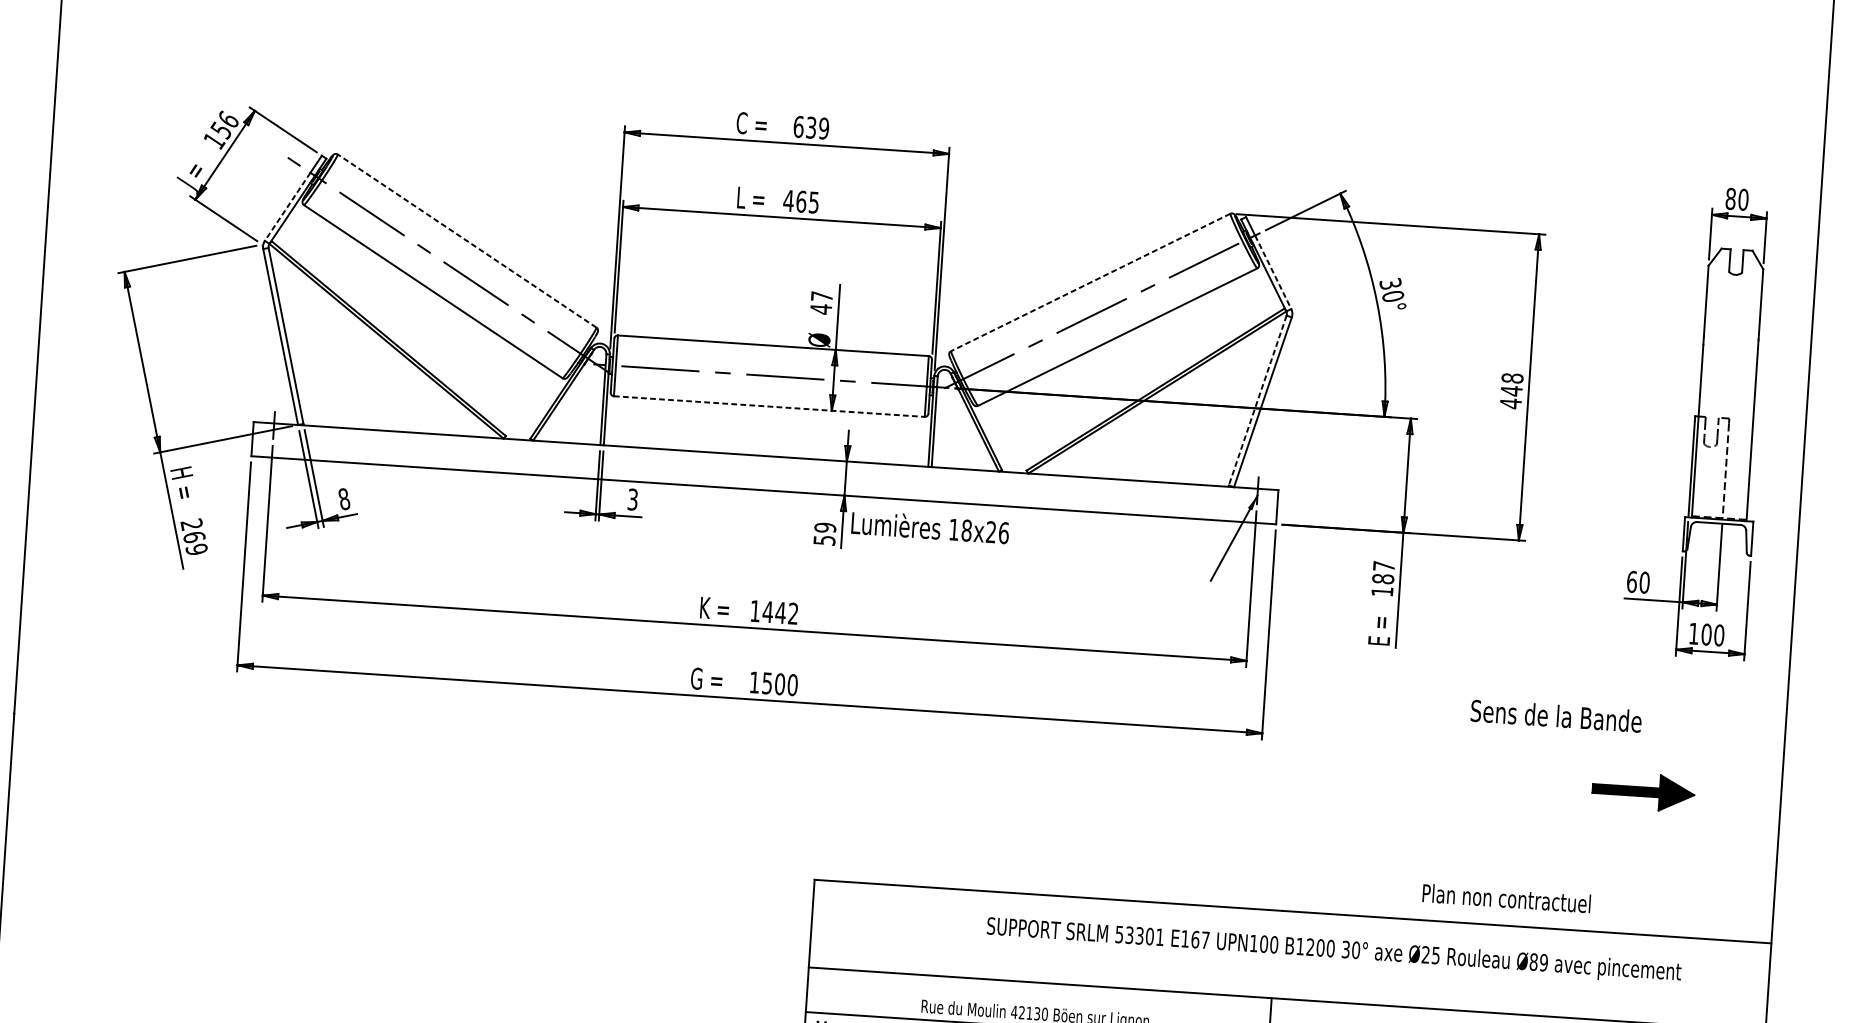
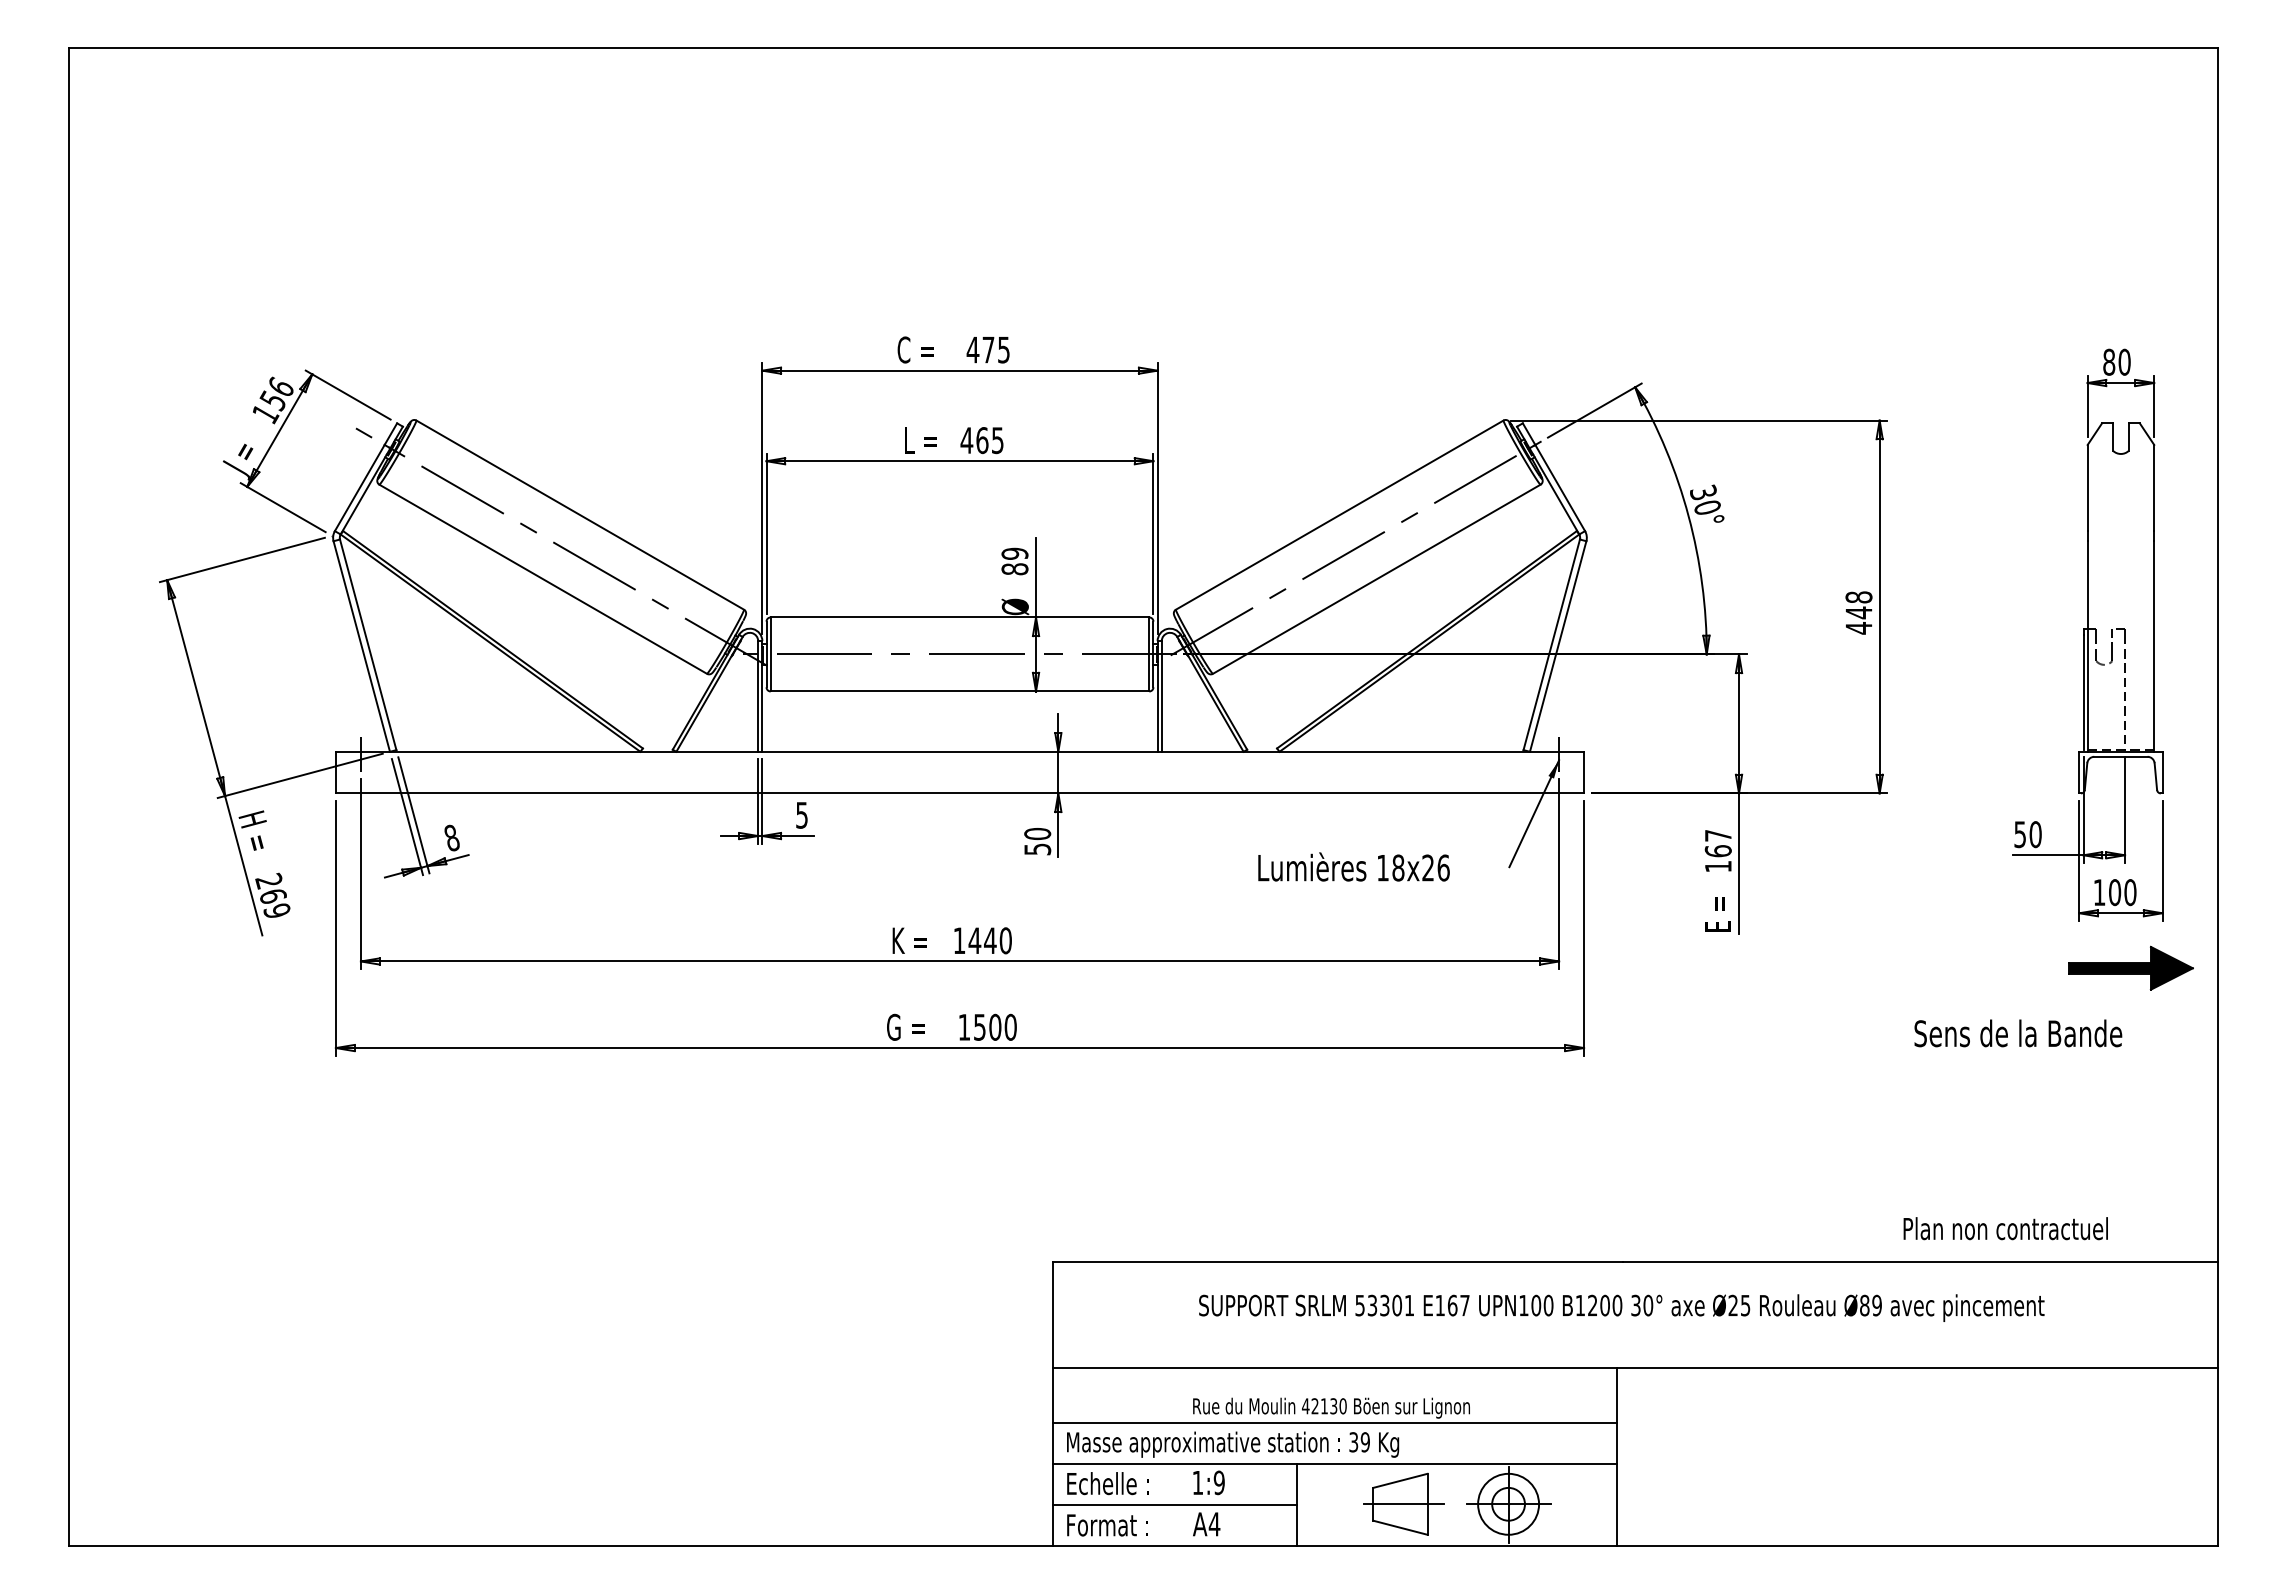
text: (810, 127) -> (987, 349), 639 -> 475
line: (287, 207) -> (359, 488), dashed -> solid
line: (466, 240) -> (579, 514), dashed -> solid
line: (1273, 272) -> (1560, 488), dashed -> solid
line: (1090, 282) -> (1339, 515), dashed -> solid
text: (821, 302) -> (1014, 561), 47 -> 89
line: (1257, 401) -> (1551, 645), dashed -> solid
line: (769, 406) -> (960, 691), dashed -> solid
text: (632, 498) -> (801, 814), 3 -> 5
text: (930, 526) -> (1353, 866), moved
text: (825, 528) -> (1037, 834), 59 -> 50
text: (1382, 579) -> (1717, 851), 187 -> 167
text: (1632, 581) -> (2020, 834), 60 -> 50
text: (793, 613) -> (1005, 940), 1442 -> 1440
text: (1556, 716) -> (2018, 1033), moved
part: (1643, 791) -> (2130, 967), moved
text: (1506, 898) -> (2005, 1228), moved
text: (1333, 950) -> (1621, 1307), moved

